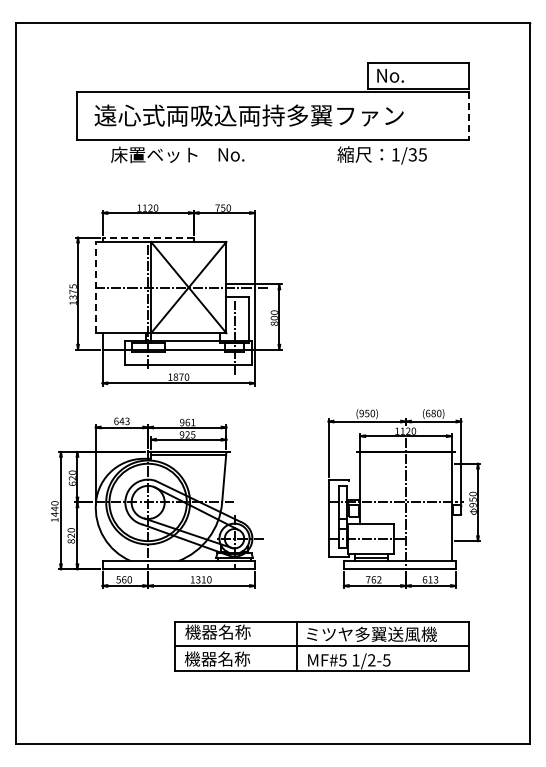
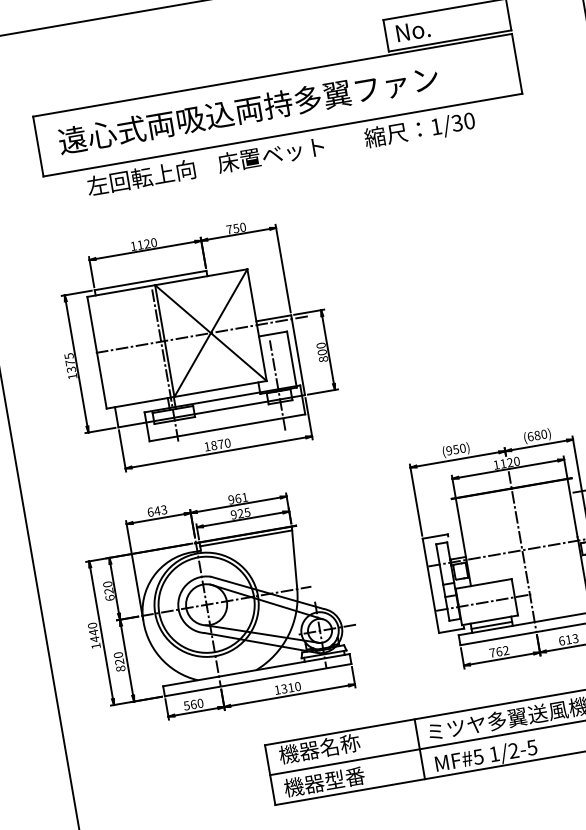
line: (468, 116) -> (517, 64), dashed -> solid
text: (154, 154) -> (140, 177), 床置ベット -> 左回転上向
text: (260, 154) -> (270, 154), No. -> 床置ベット
text: (422, 154) -> (468, 120), 1/35 -> 1/30
line: (148, 237) -> (151, 280), dashed -> solid
line: (95, 287) -> (96, 352), dashed -> solid
text: (234, 658) -> (345, 777), 機器名称 -> 機器型番

